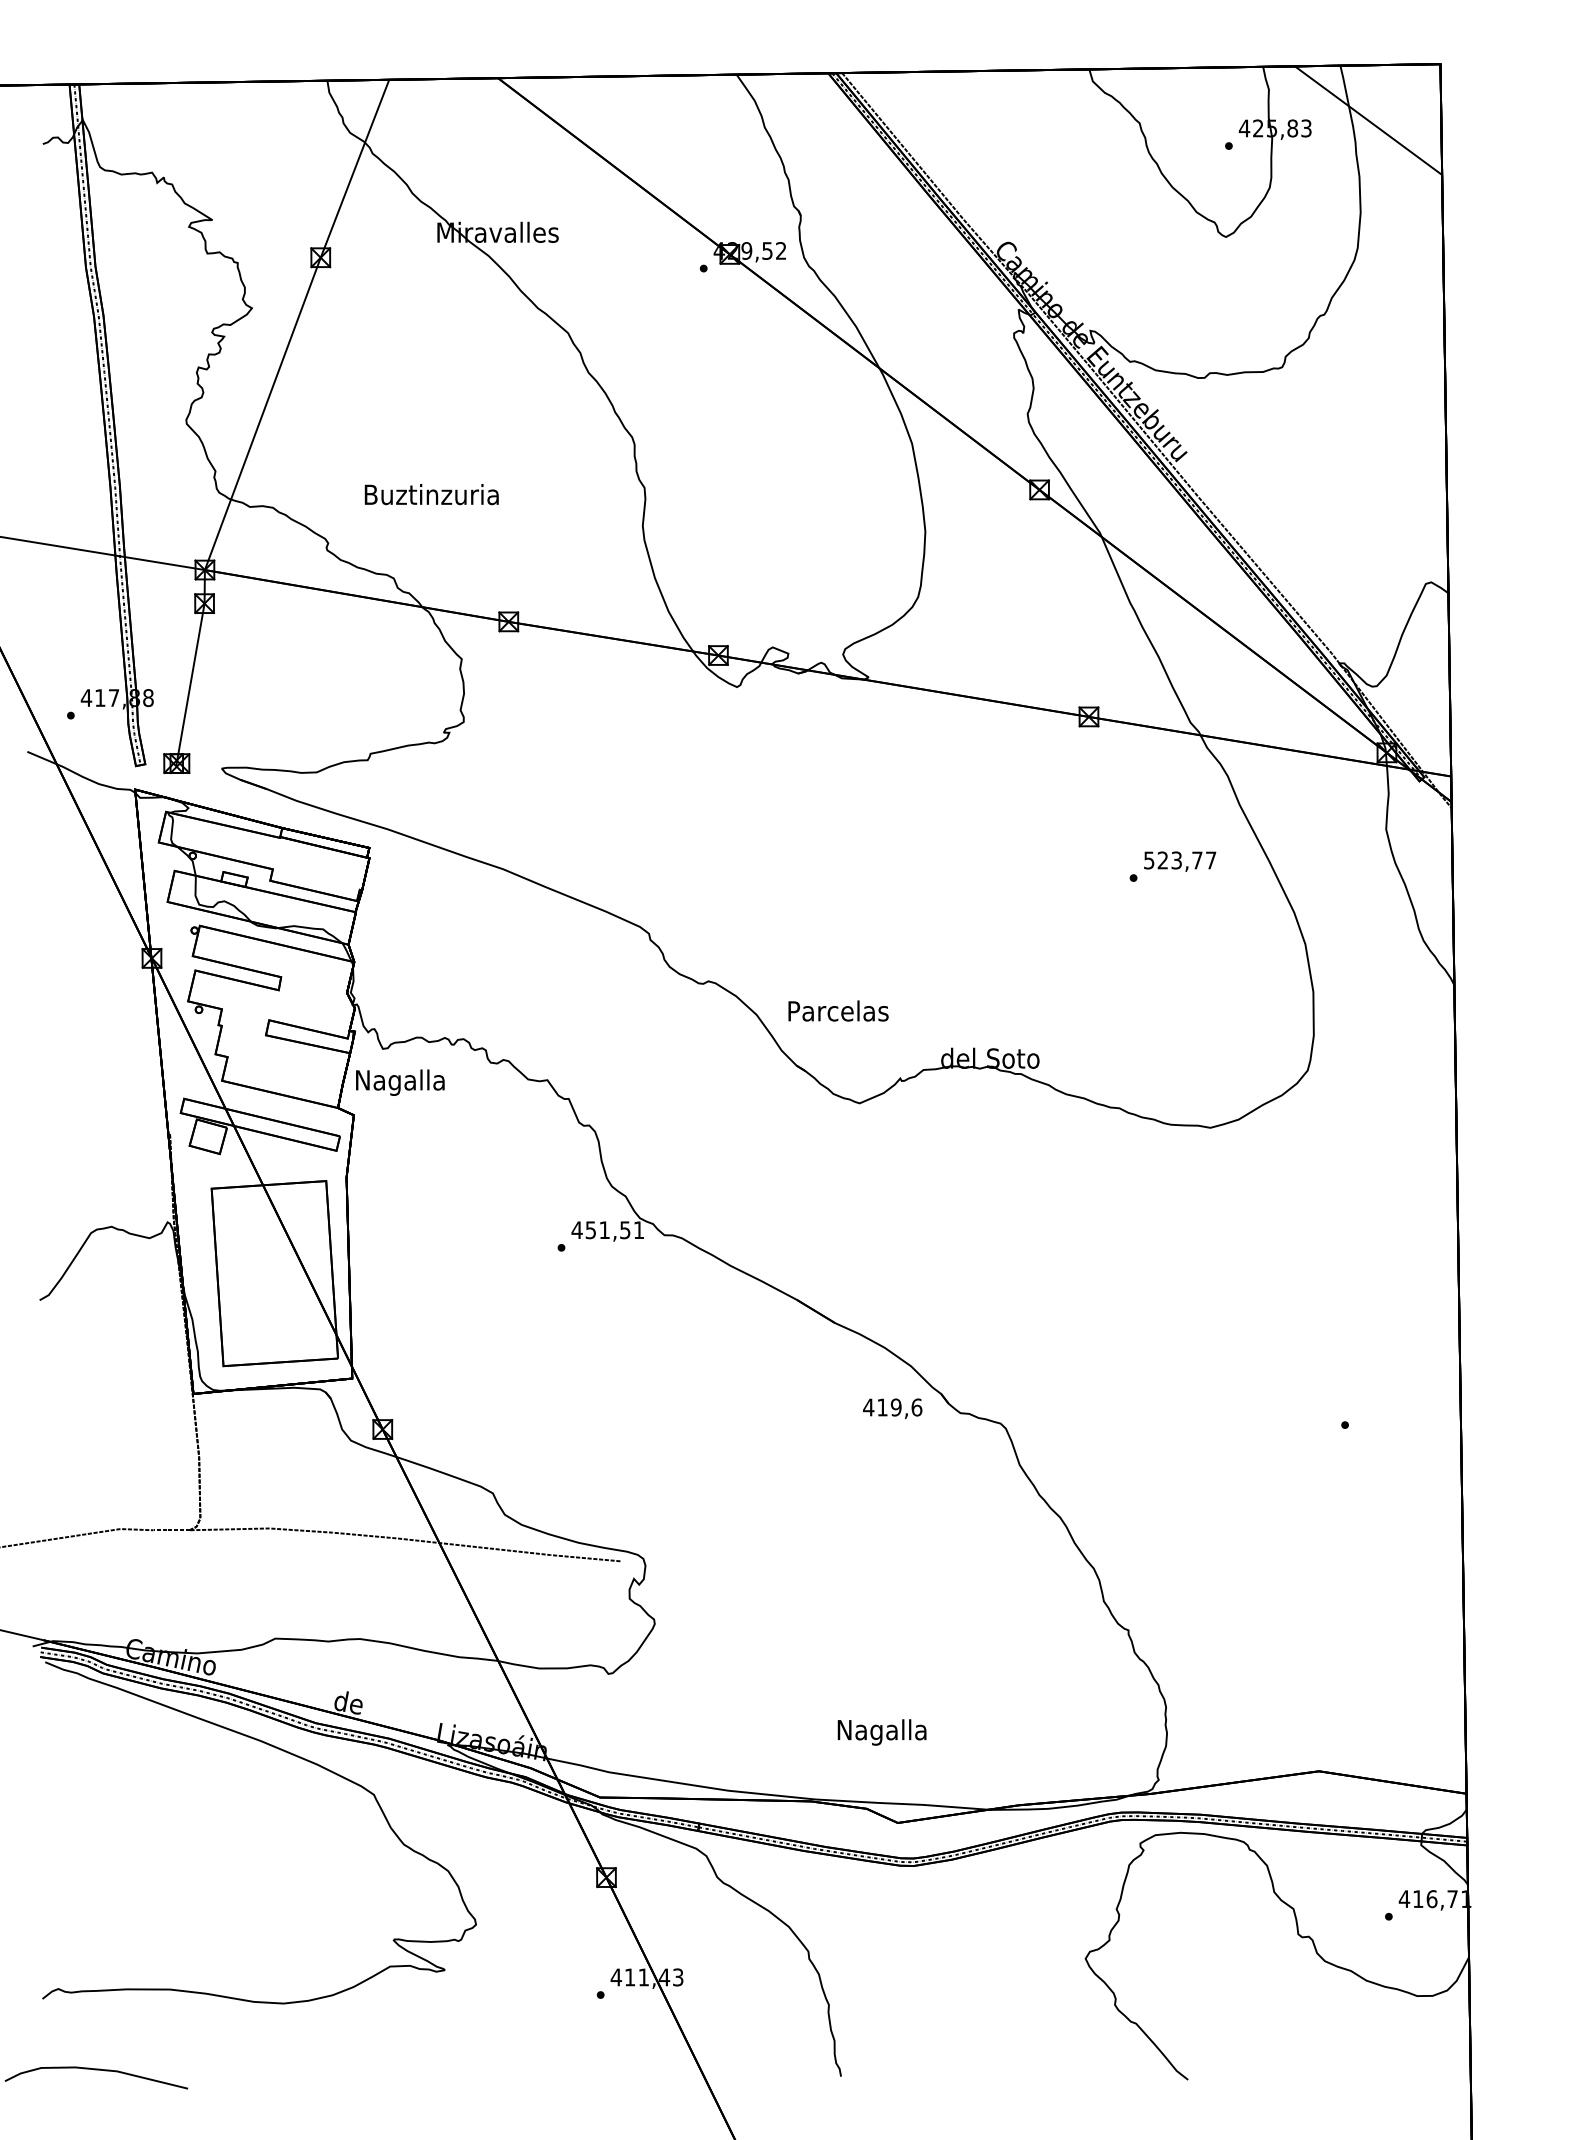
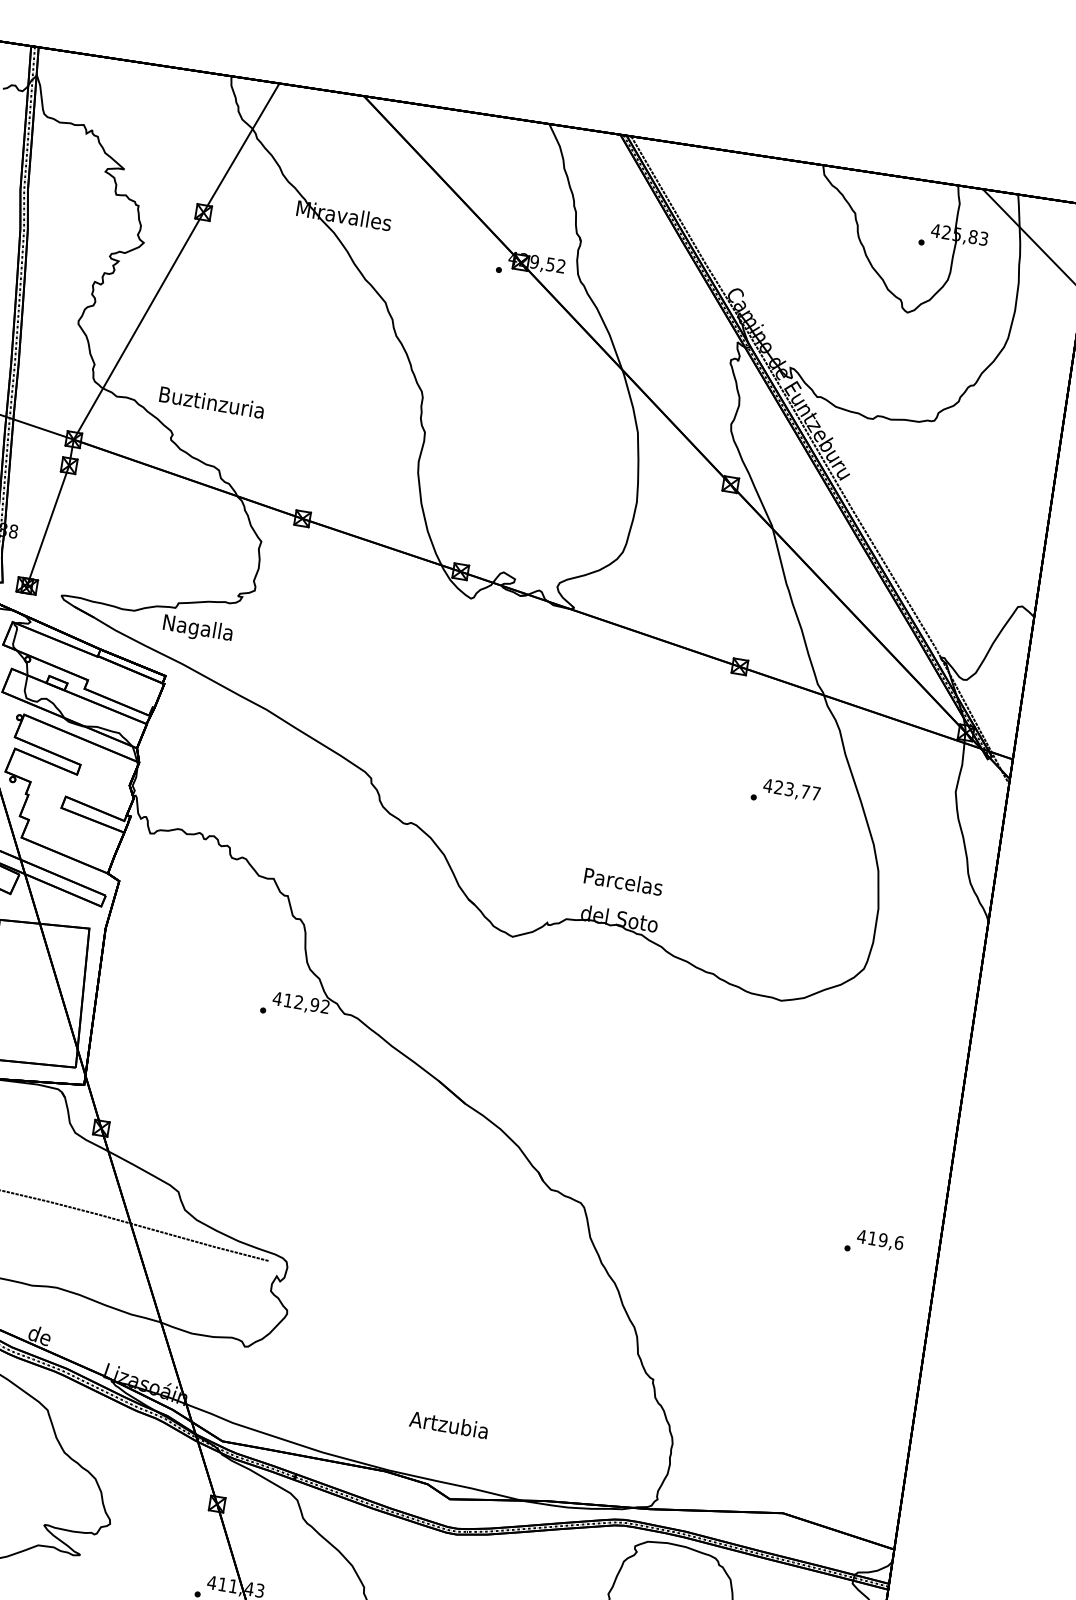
text: (431, 494) -> (211, 402), moved
text: (1148, 860) -> (767, 785), 523,77 -> 423,77
text: (838, 1010) -> (623, 881), moved
text: (400, 1082) -> (198, 629), moved
text: (614, 1230) -> (306, 1003), 451,51 -> 412,92
text: (892, 1408) -> (880, 1240), moved
text: (881, 1732) -> (448, 1427), Nagalla -> Artzubia

